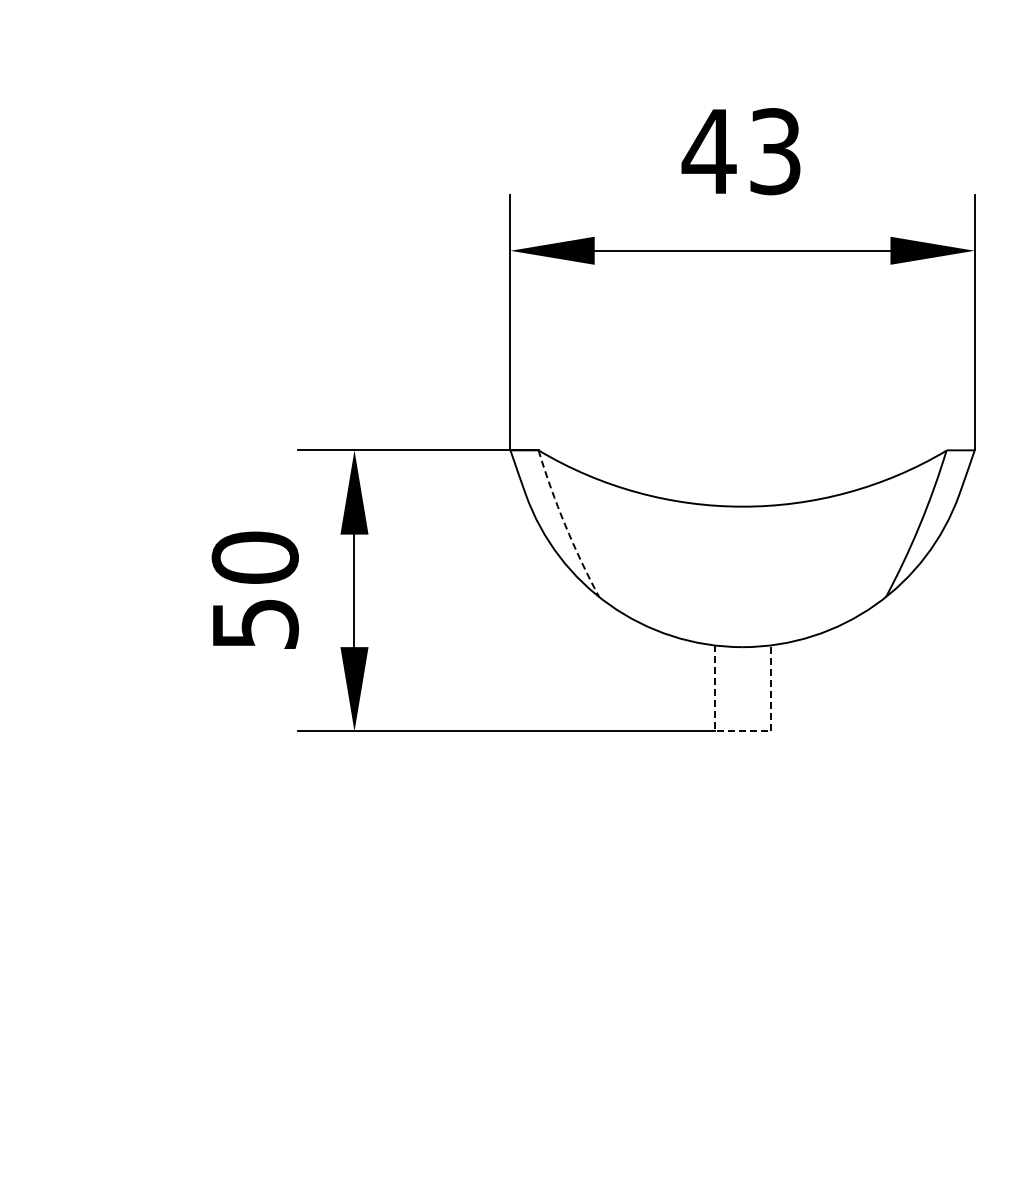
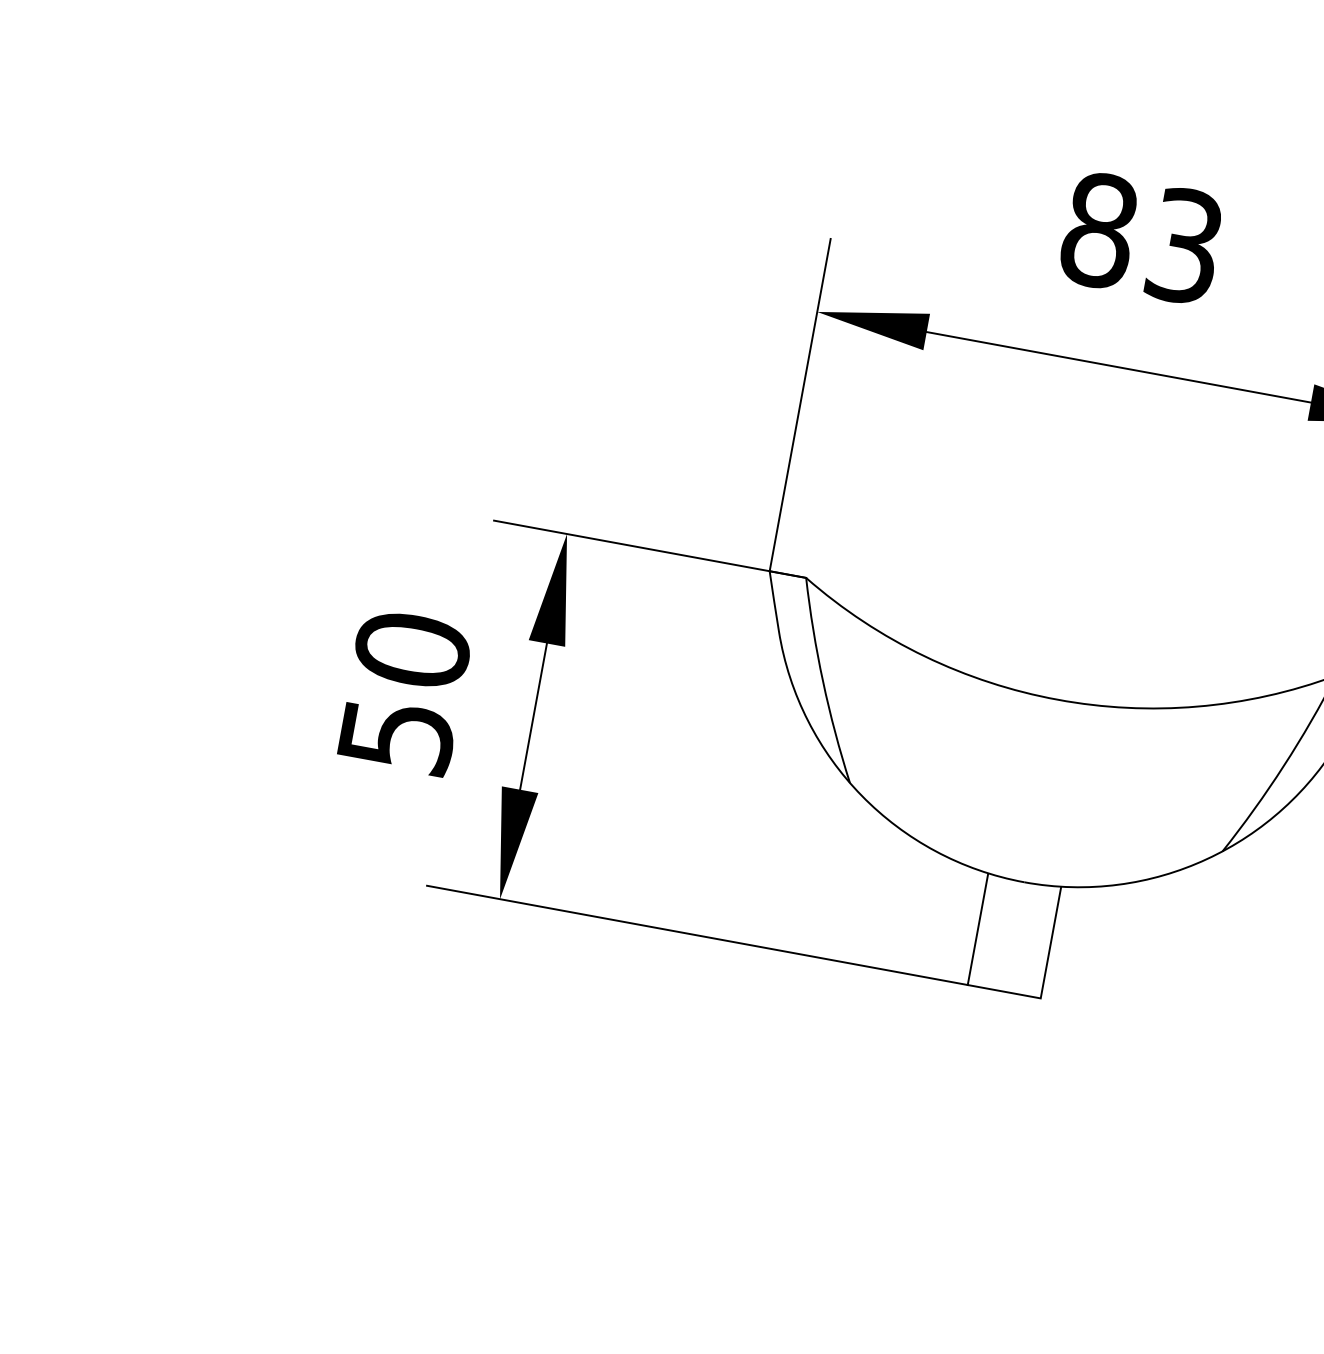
text: (708, 151) -> (1098, 230), 43 -> 83
arc: (565, 525) -> (823, 681), dashed -> solid
line: (743, 731) -> (1005, 992), dashed -> solid

